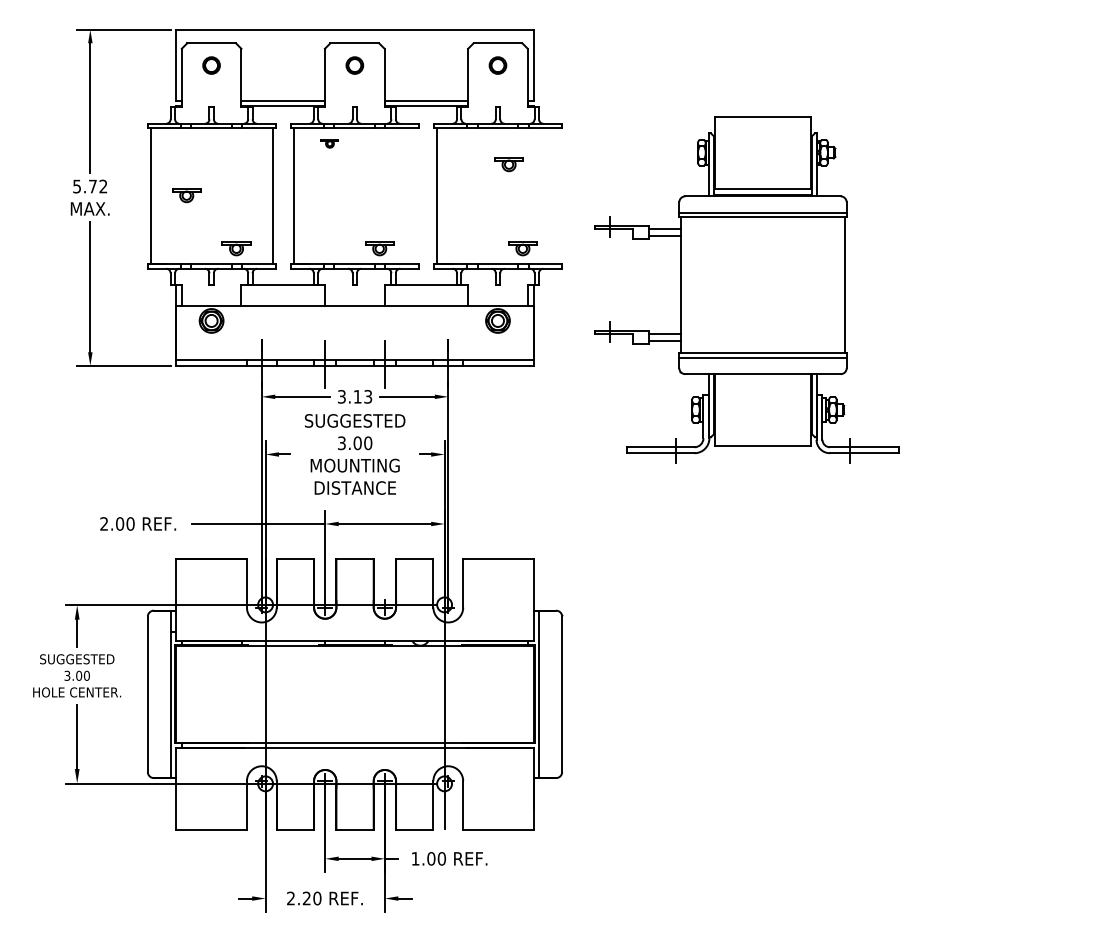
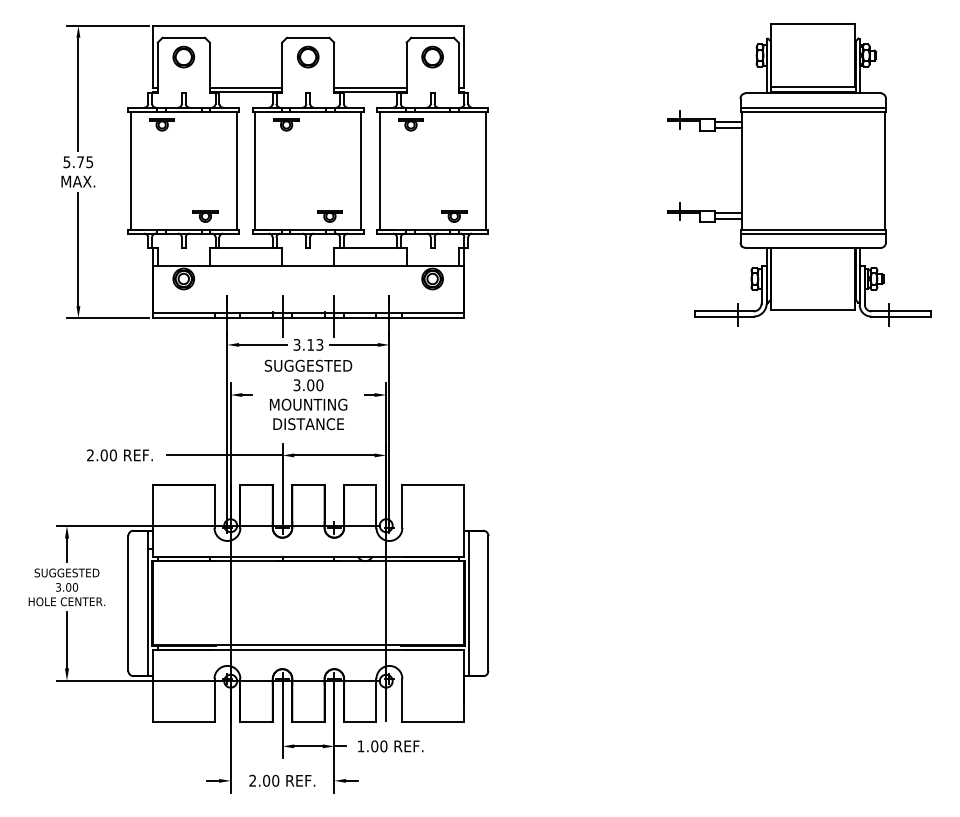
part: (211, 65) -> (183, 57), size x1.43
part: (354, 65) -> (307, 57), size x1.43
part: (497, 65) -> (432, 57), size x1.43
part: (329, 143) -> (286, 124), size x1.67
part: (508, 164) -> (410, 124), moved
text: (103, 186) -> (89, 162), 5.72 -> 5.75
part: (186, 195) -> (161, 124), moved
line: (415, 196) -> (360, 170), added
line: (558, 196) -> (485, 170), added
part: (746, 289) -> (798, 174), moved
text: (306, 898) -> (266, 780), 2.20 -> 2.00

